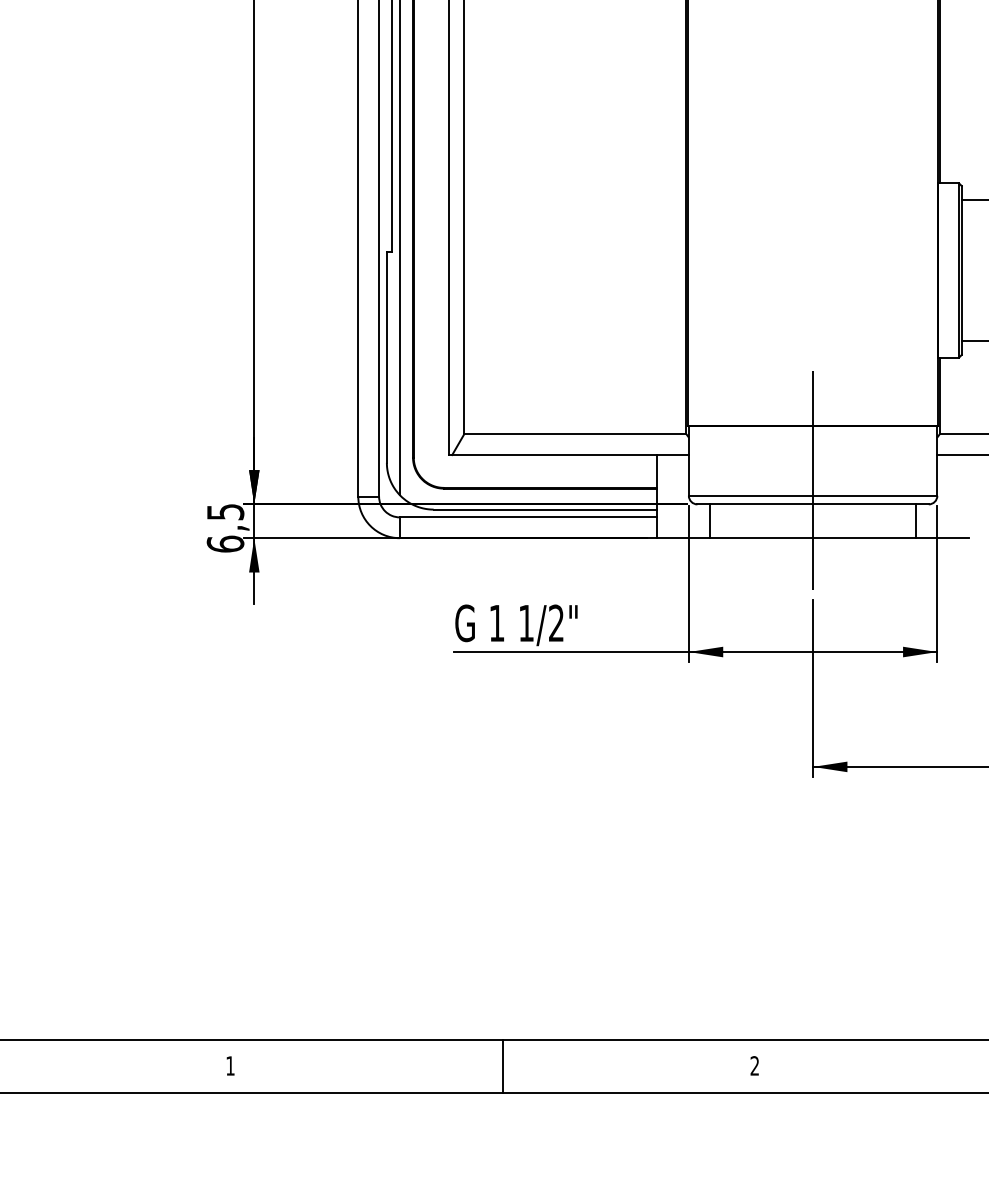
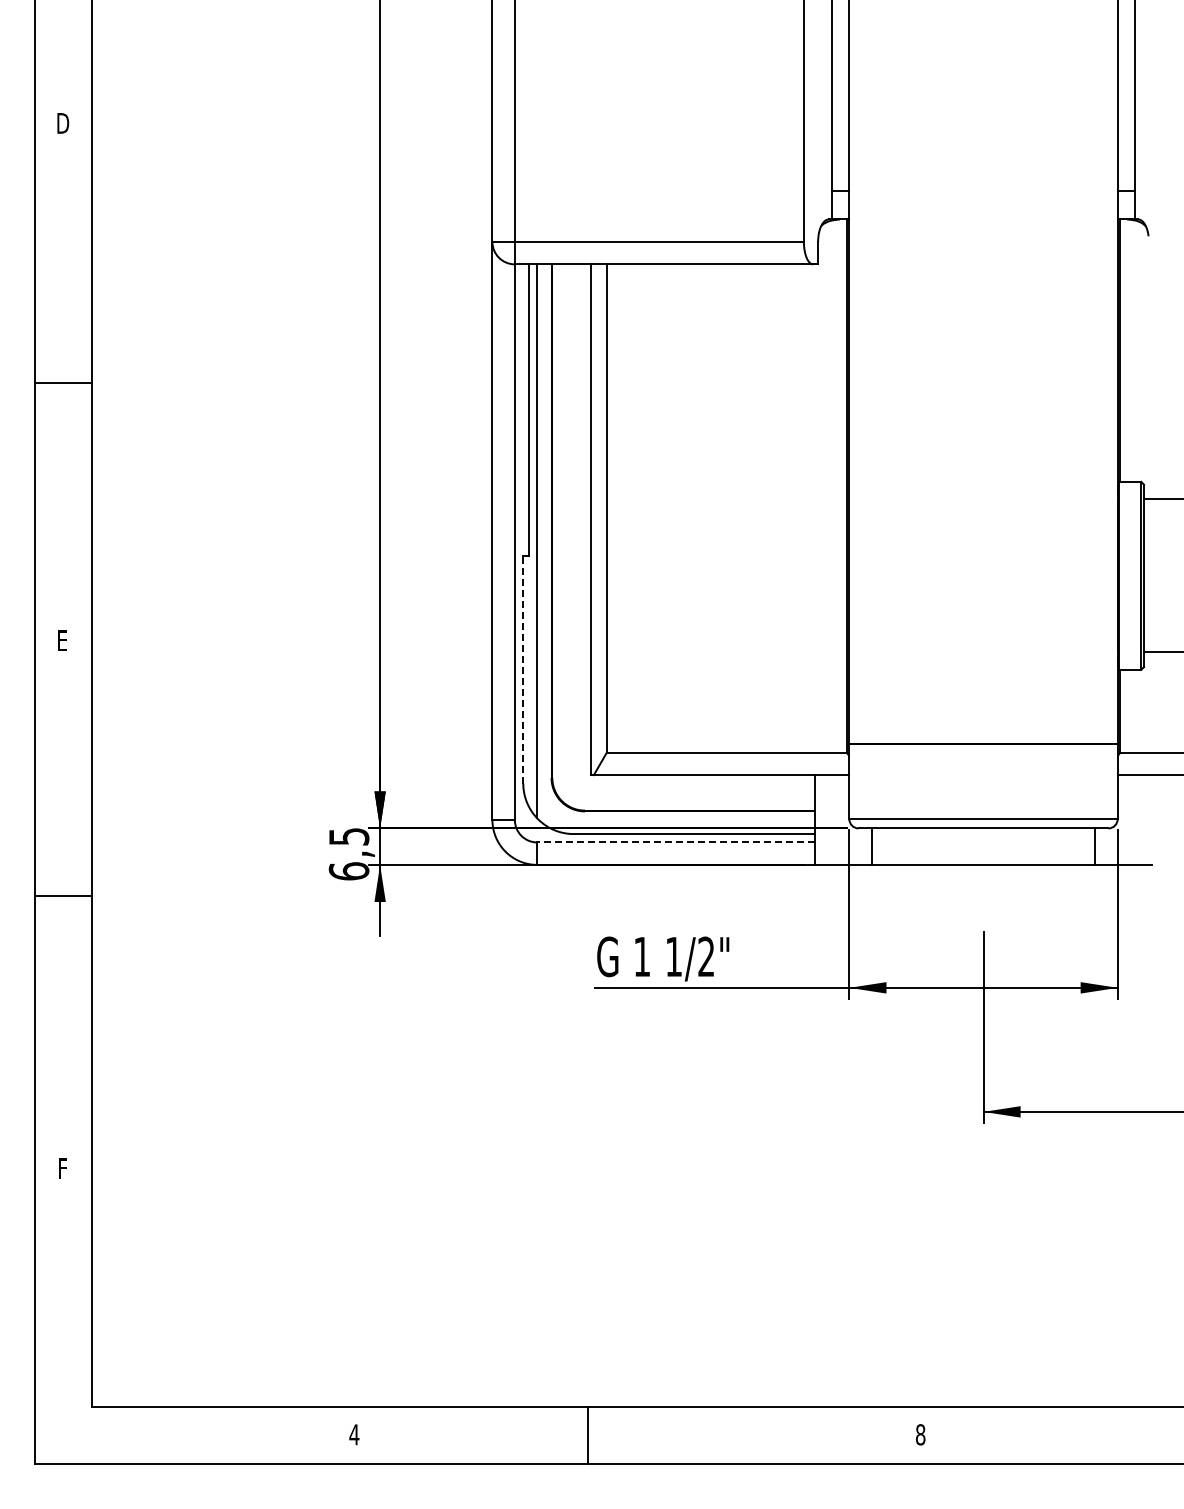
line: (387, 357) -> (523, 669), solid -> dashed
line: (813, 480) -> (983, 802), removed
line: (528, 517) -> (676, 842), solid -> dashed
text: (230, 1065) -> (354, 1434), 1 -> 4
text: (754, 1065) -> (920, 1434), 2 -> 8
line: (502, 1066) -> (587, 1435), moved

